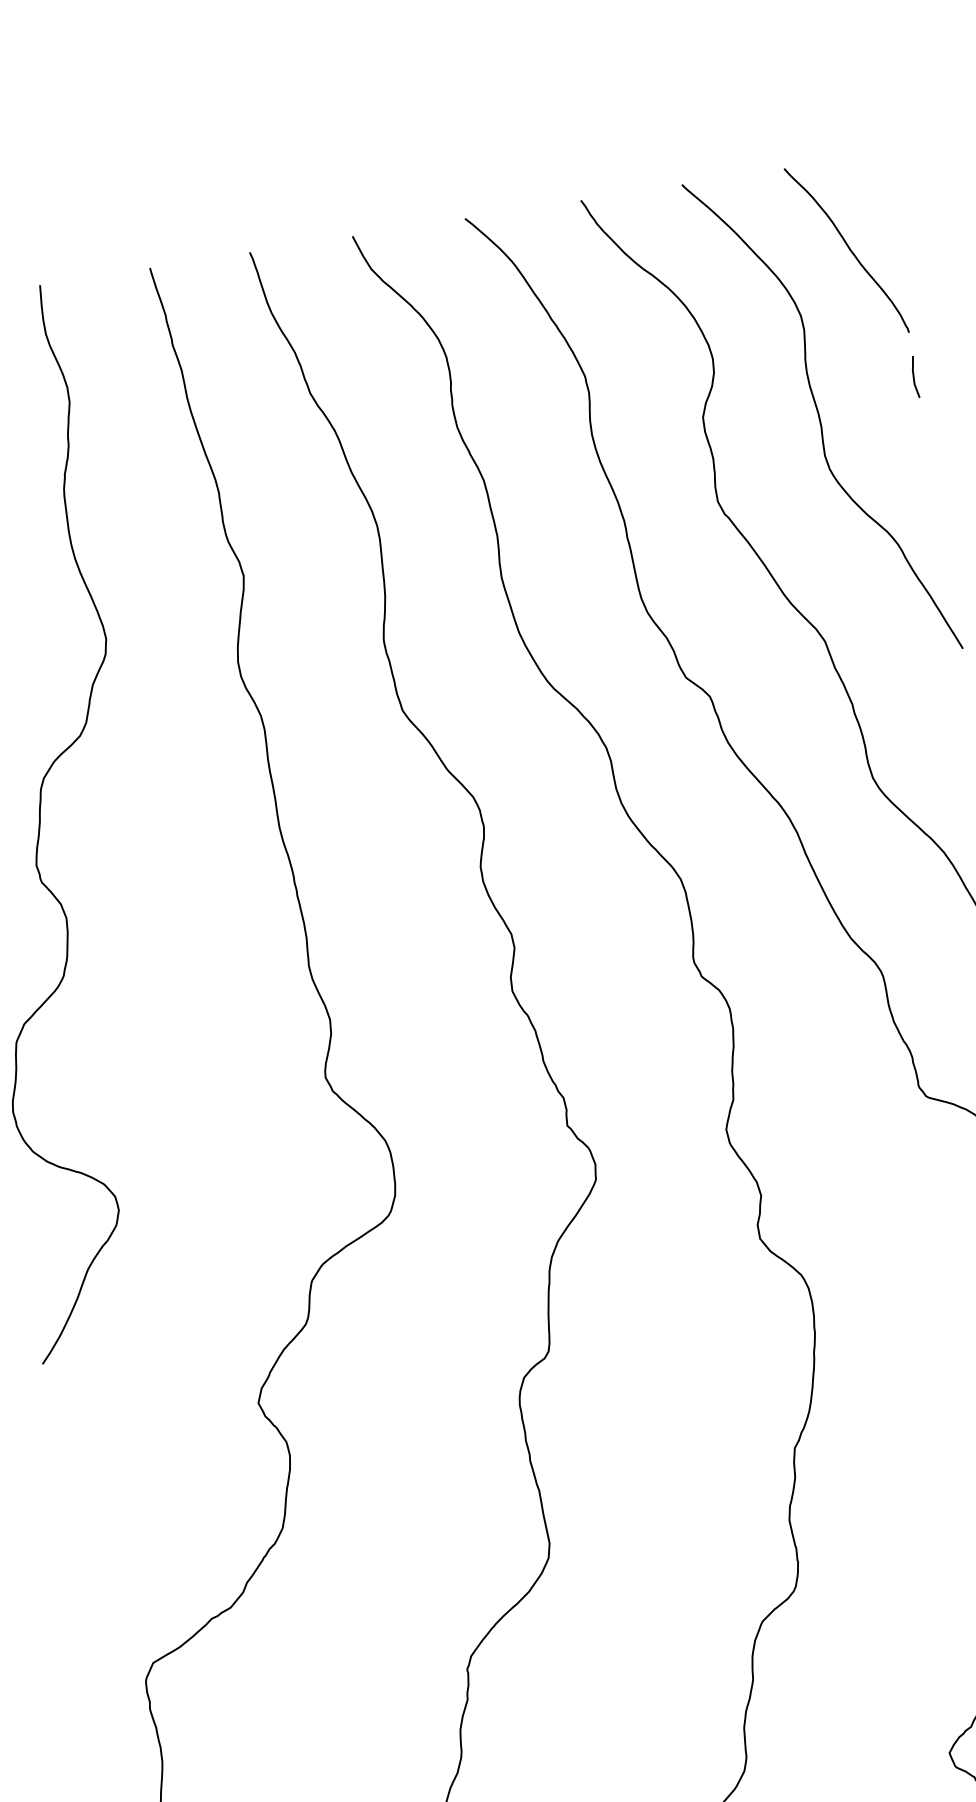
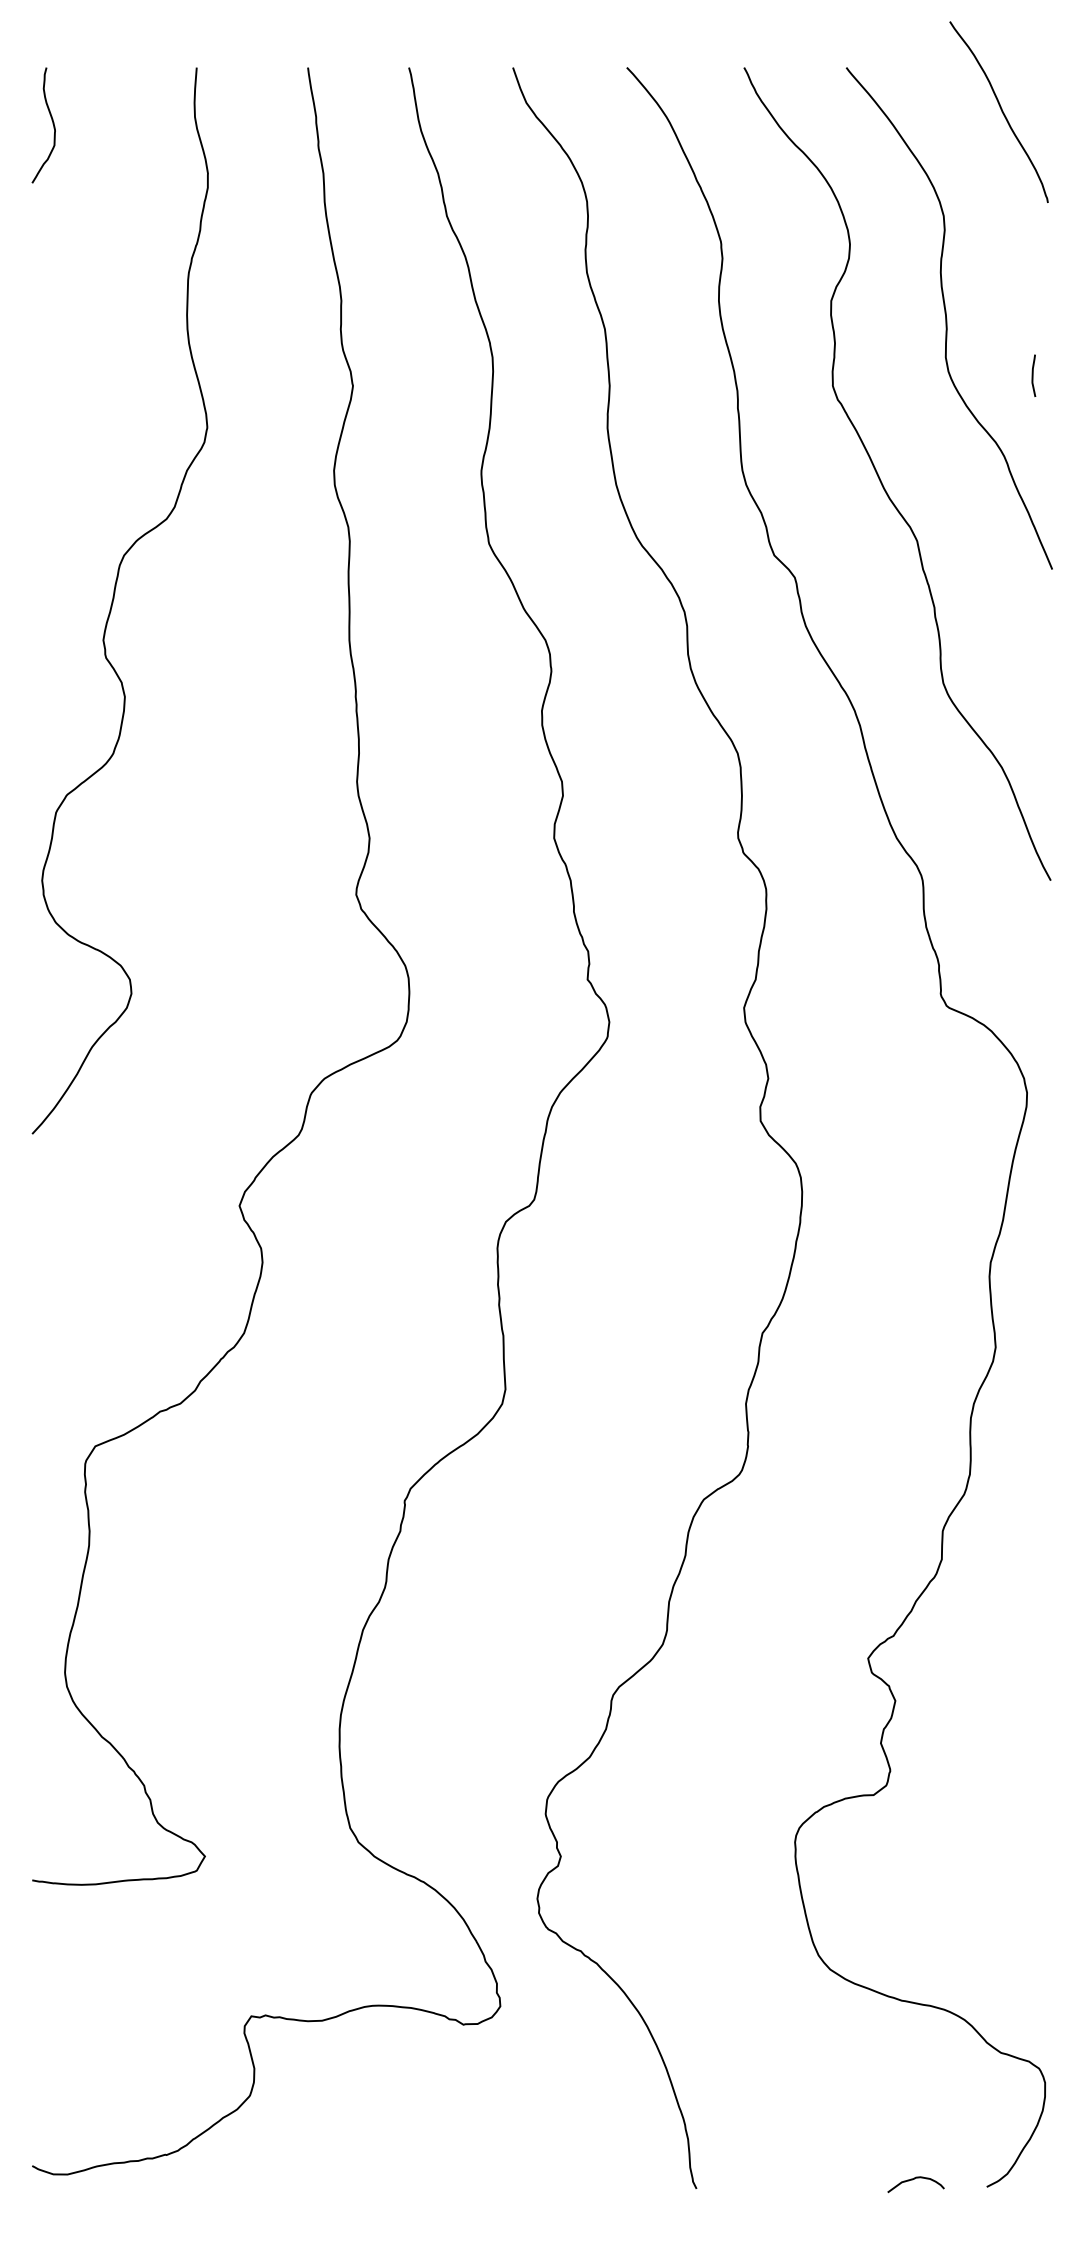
curve: (847, 247) -> (1000, 109), moved
curve: (914, 376) -> (1033, 375), moved

